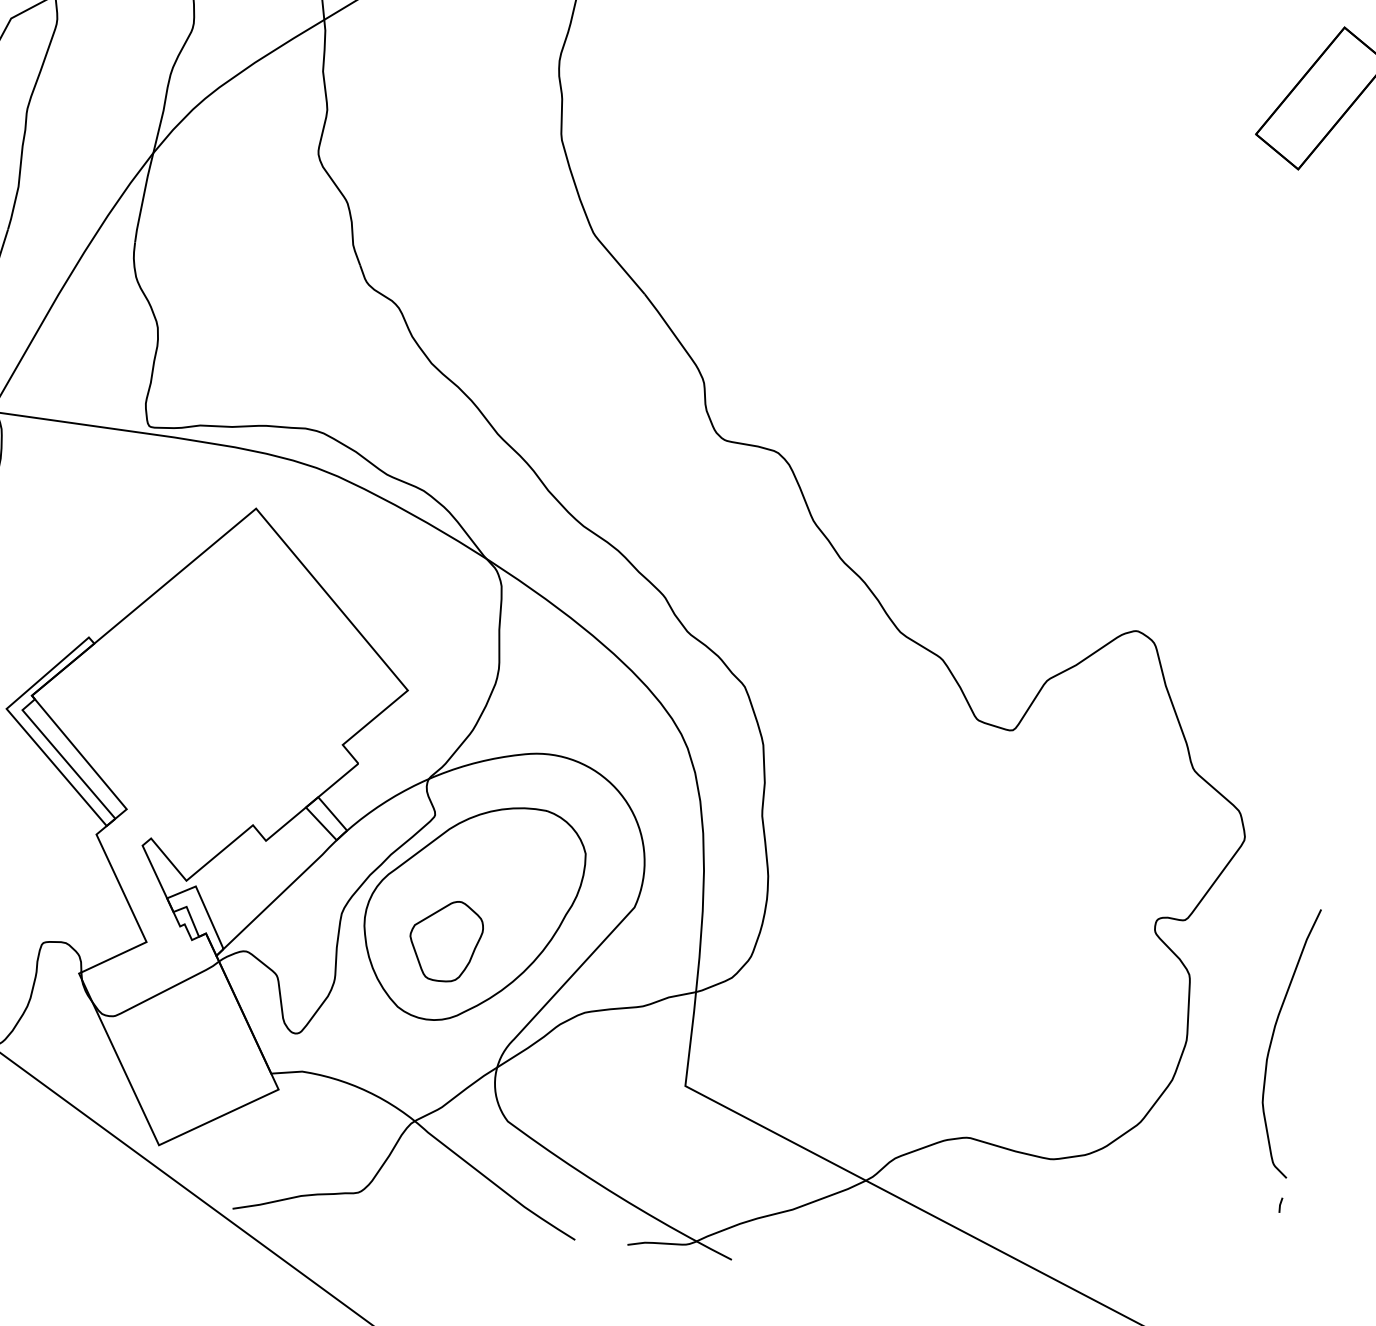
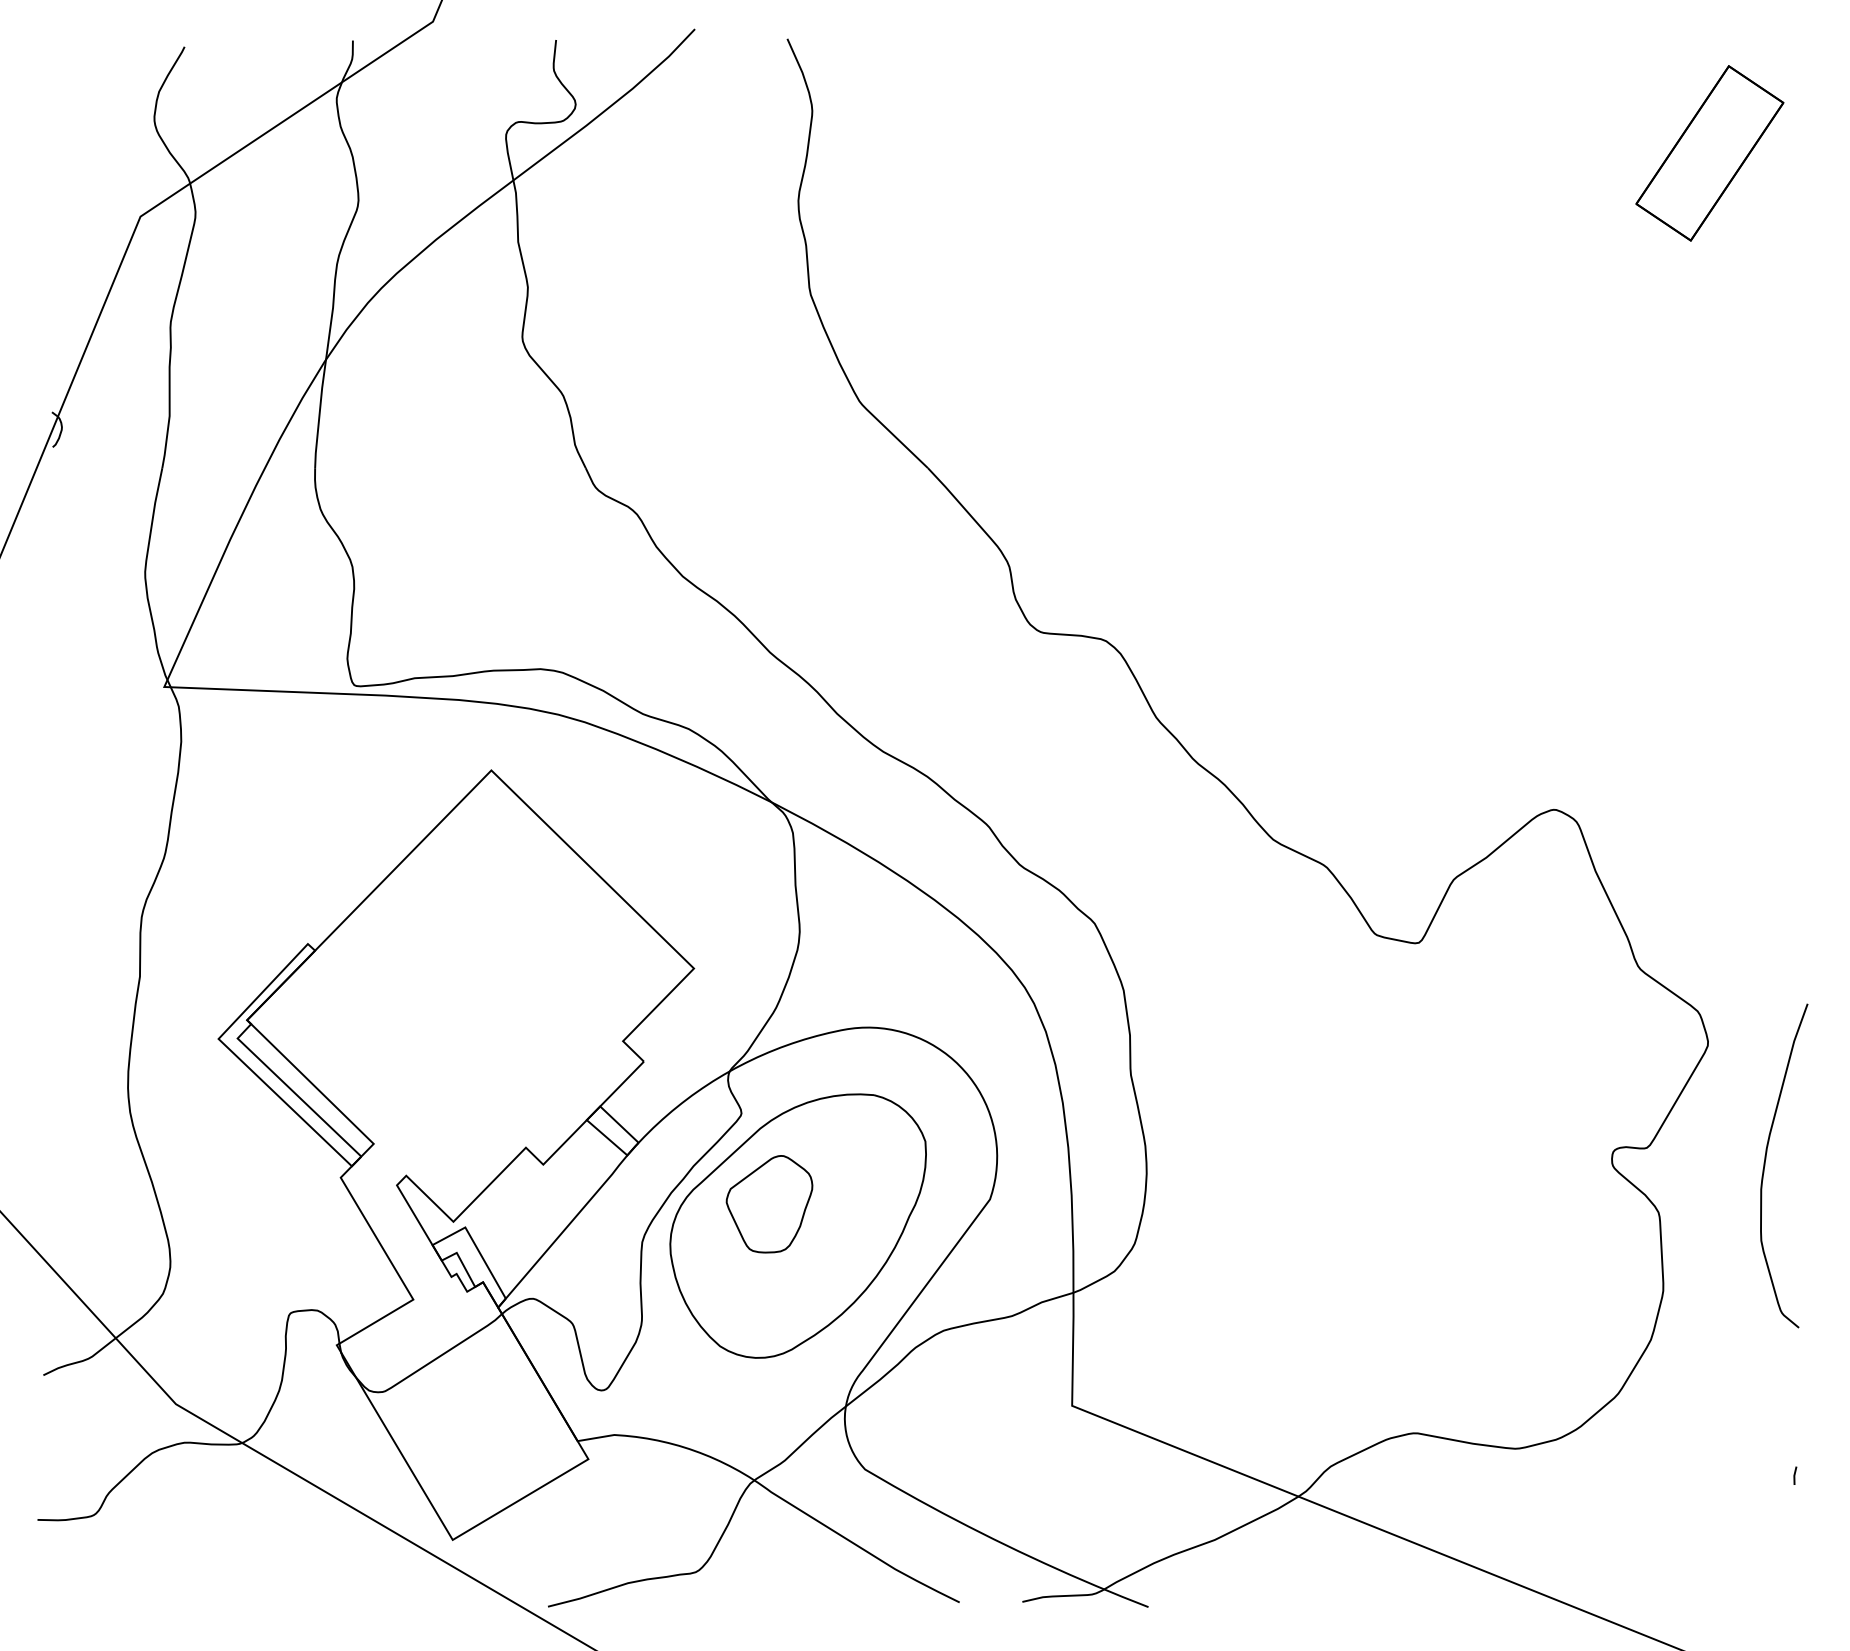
part: (445, 941) -> (769, 1204), moved
curve: (1273, 1035) -> (1766, 1159), moved

